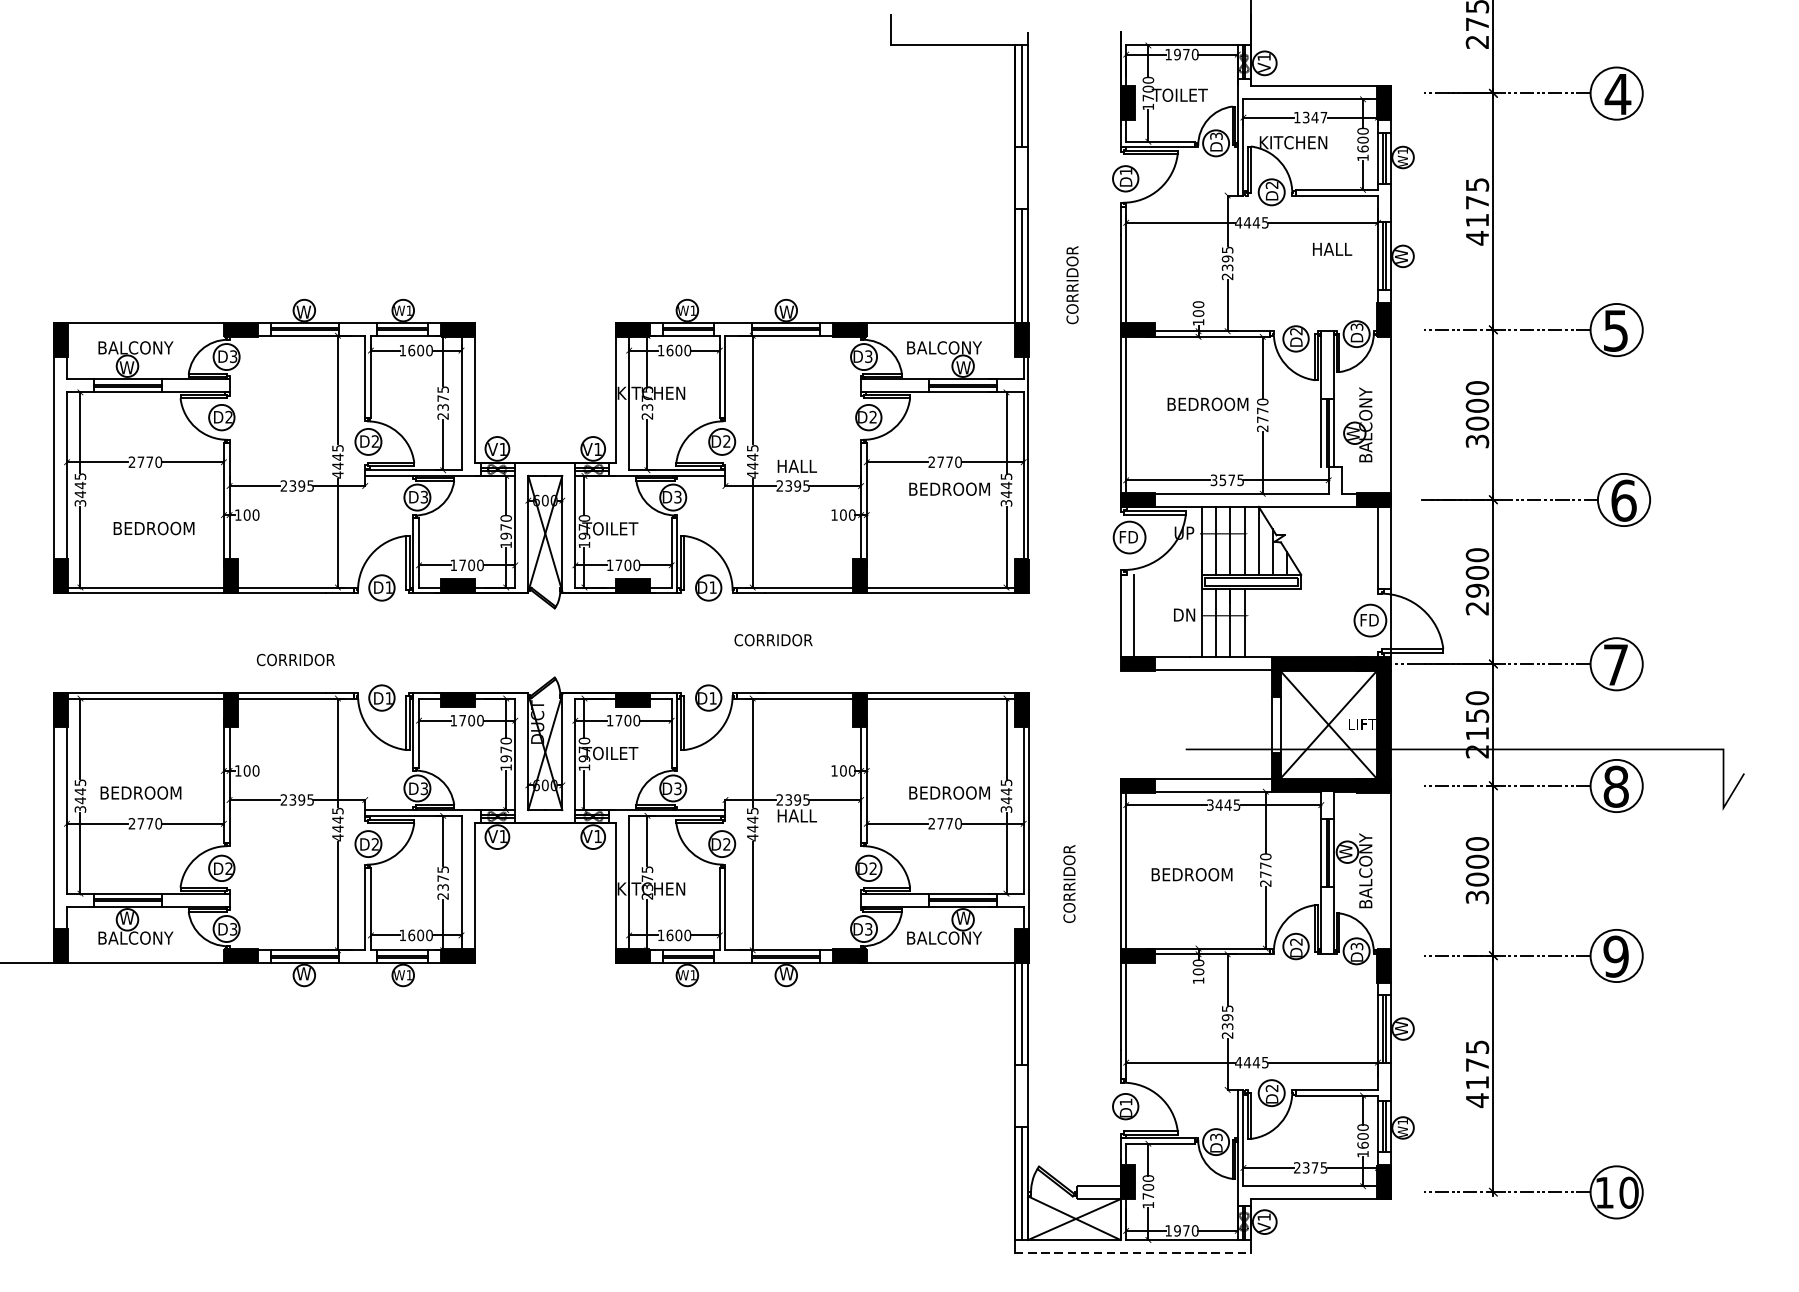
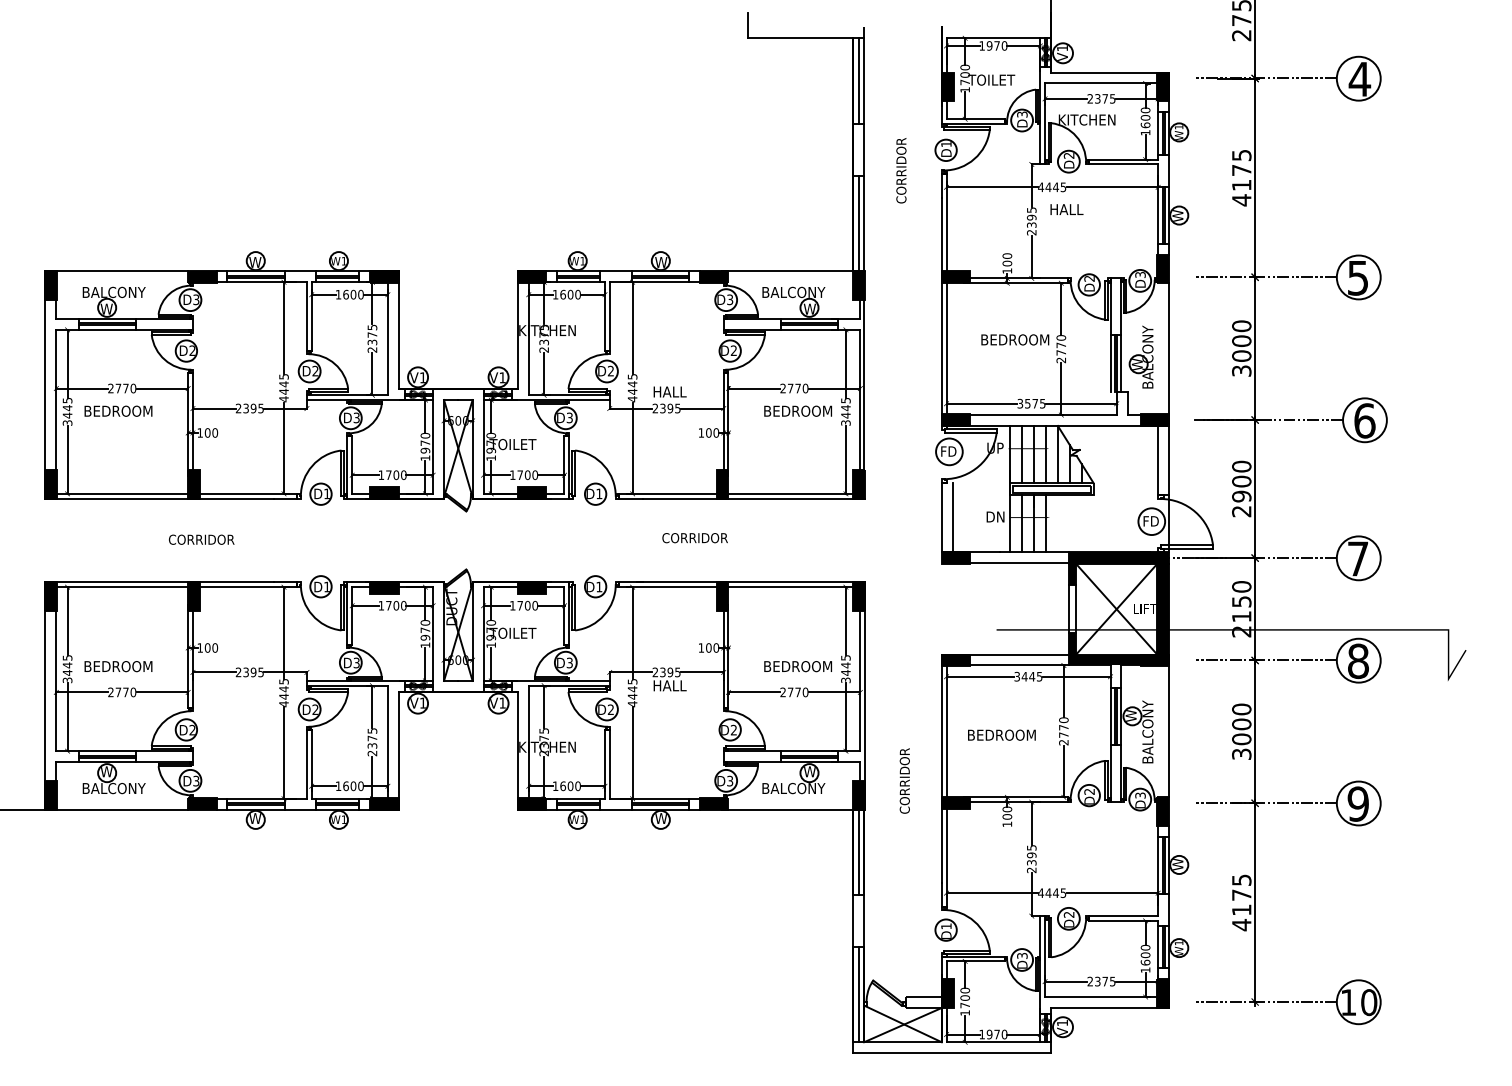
text: (1310, 117) -> (1101, 98), 1347 -> 2375
text: (1331, 249) -> (1066, 209), moved
text: (1072, 284) -> (901, 170), moved
text: (154, 527) -> (118, 410), moved
text: (772, 640) -> (694, 538), moved
text: (295, 659) -> (201, 539), moved
text: (1069, 883) -> (904, 780), moved
line: (1133, 1253) -> (952, 1053), dashed -> solid

